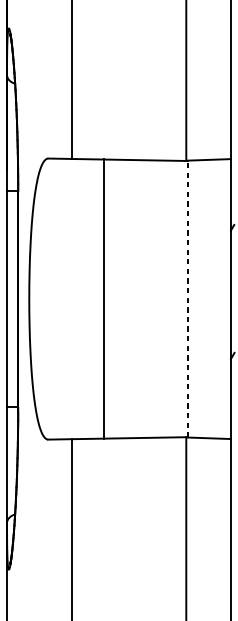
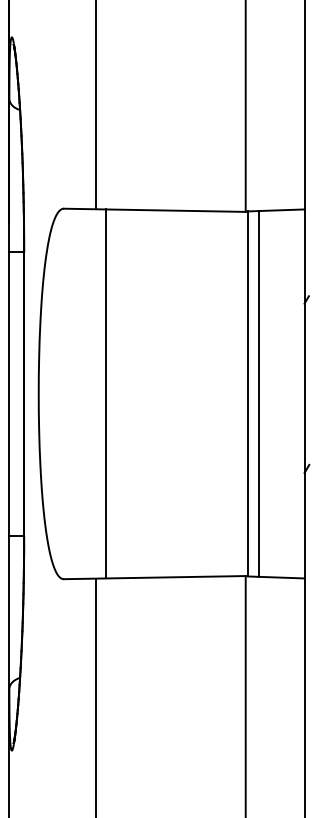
line: (103, 298) -> (105, 393), moved
line: (187, 298) -> (247, 393), dashed -> solid
line: (195, 298) -> (258, 393), added

